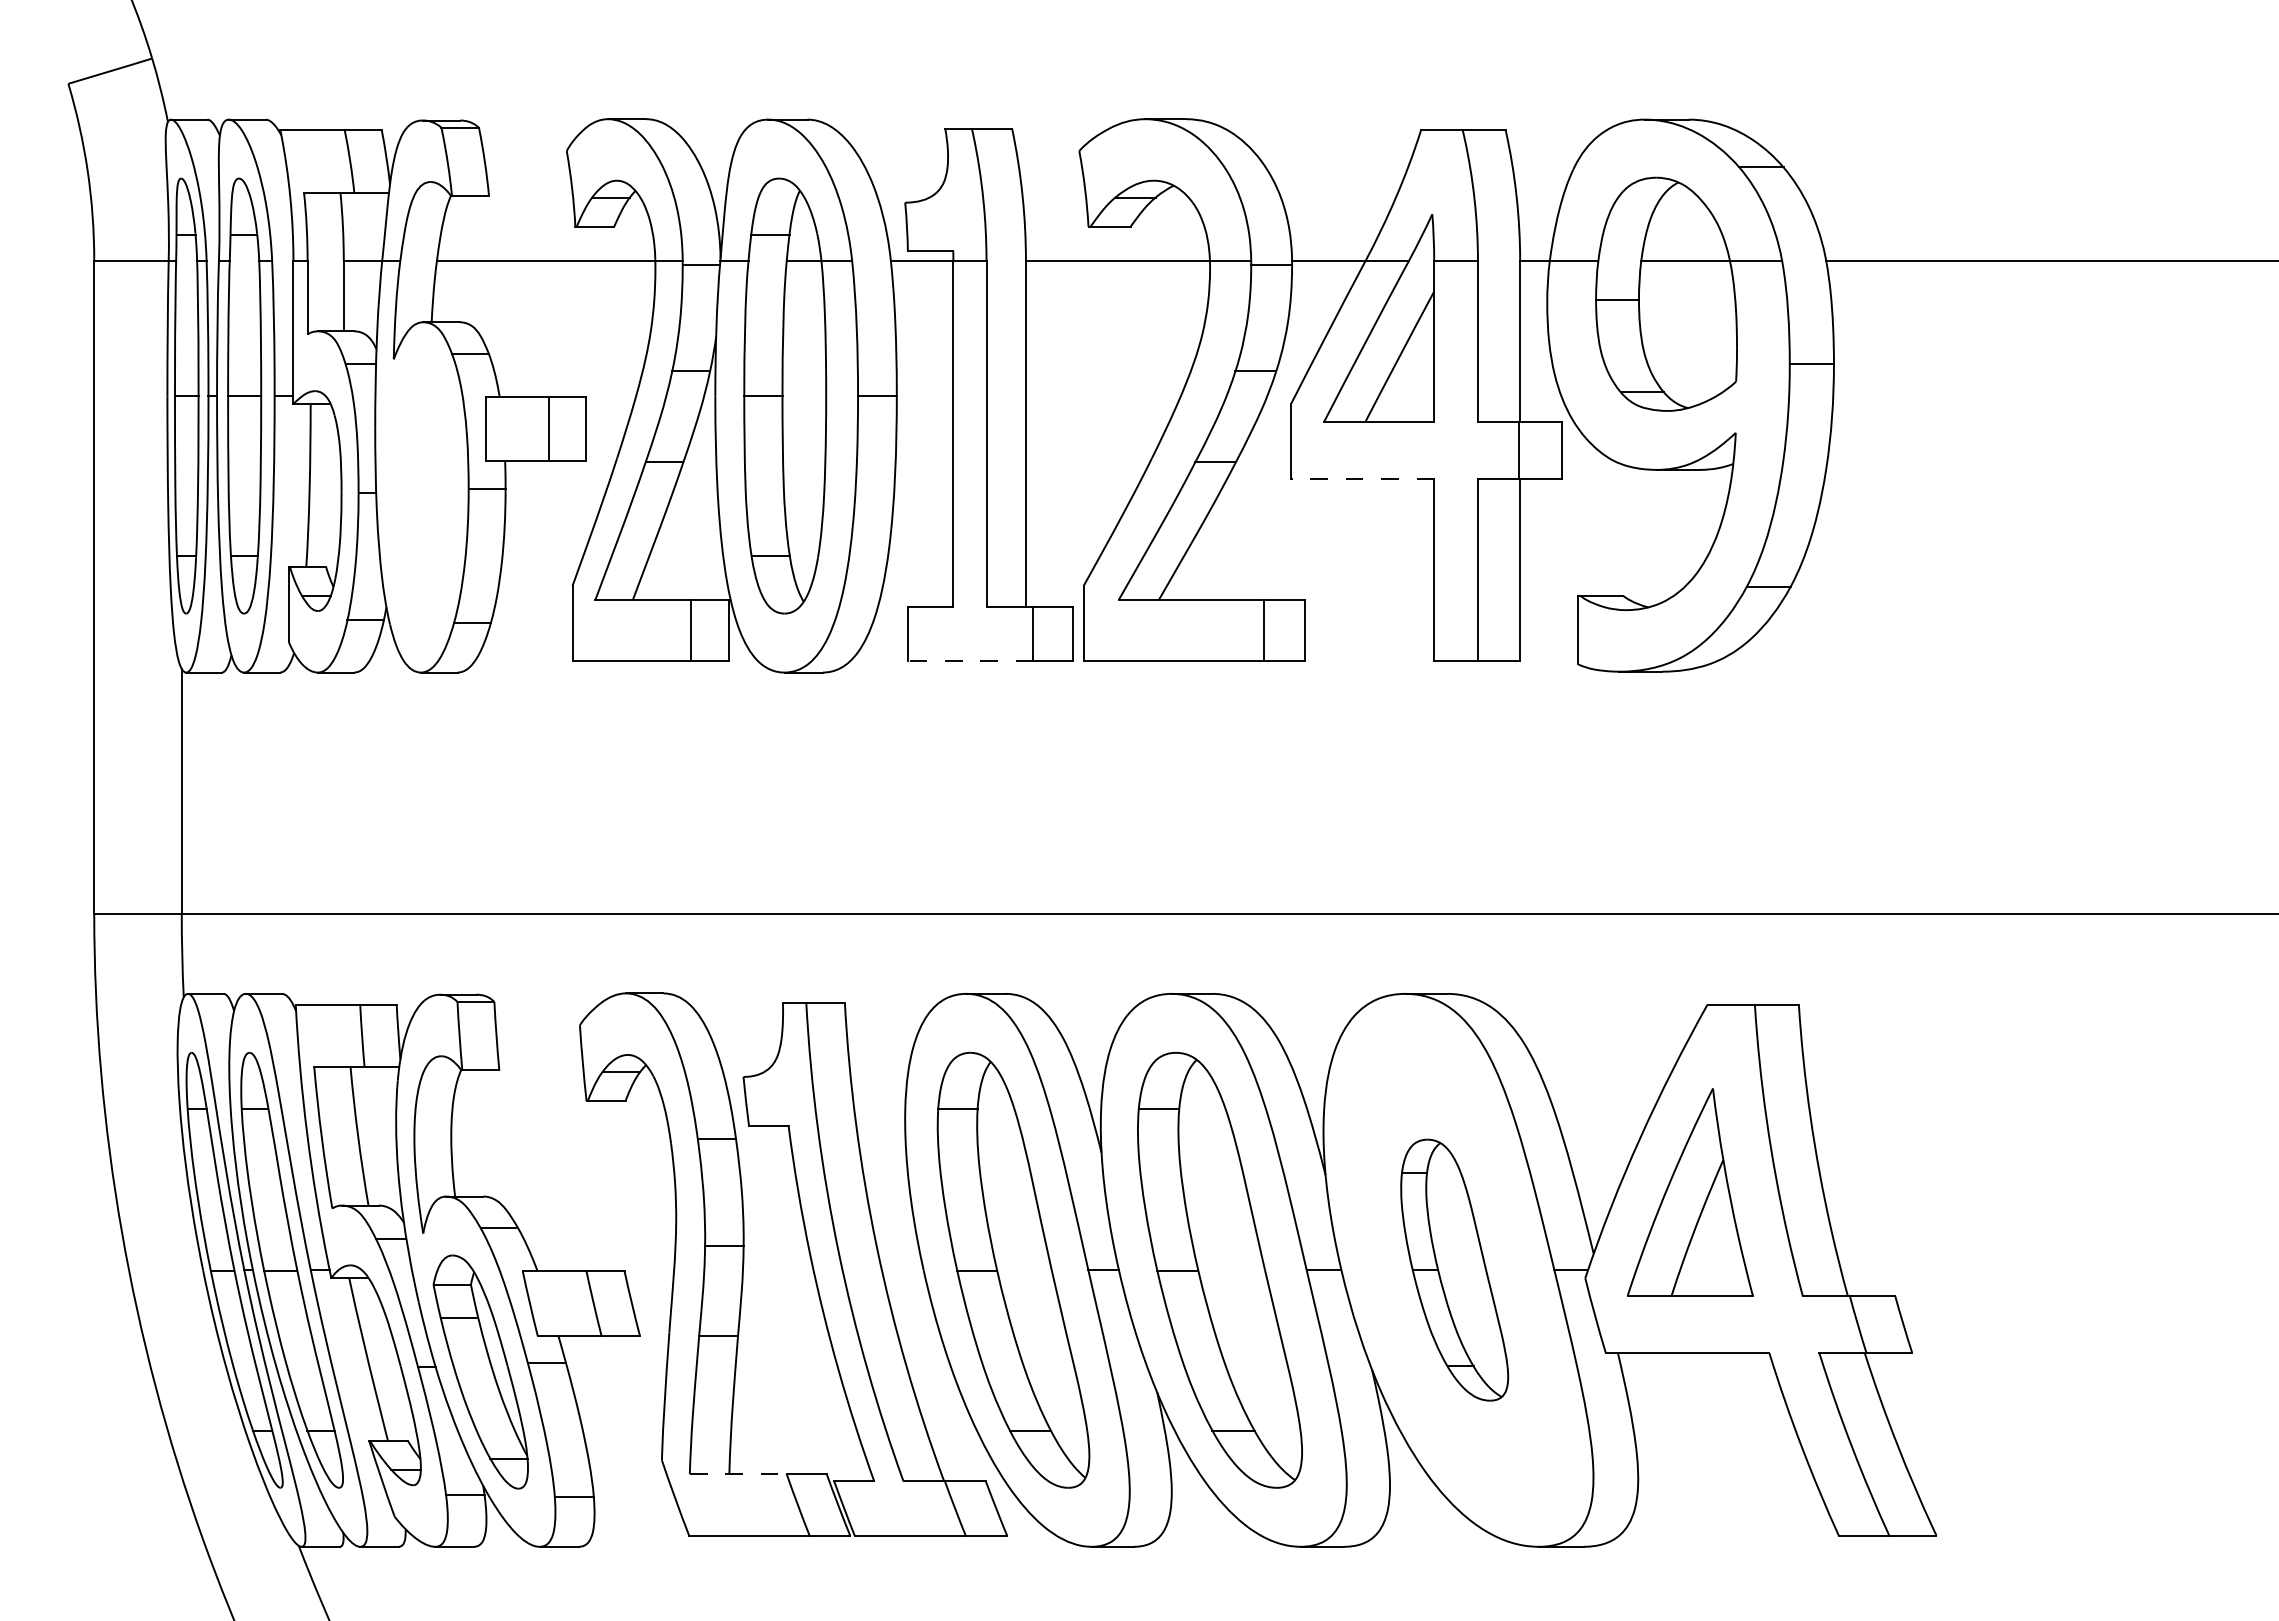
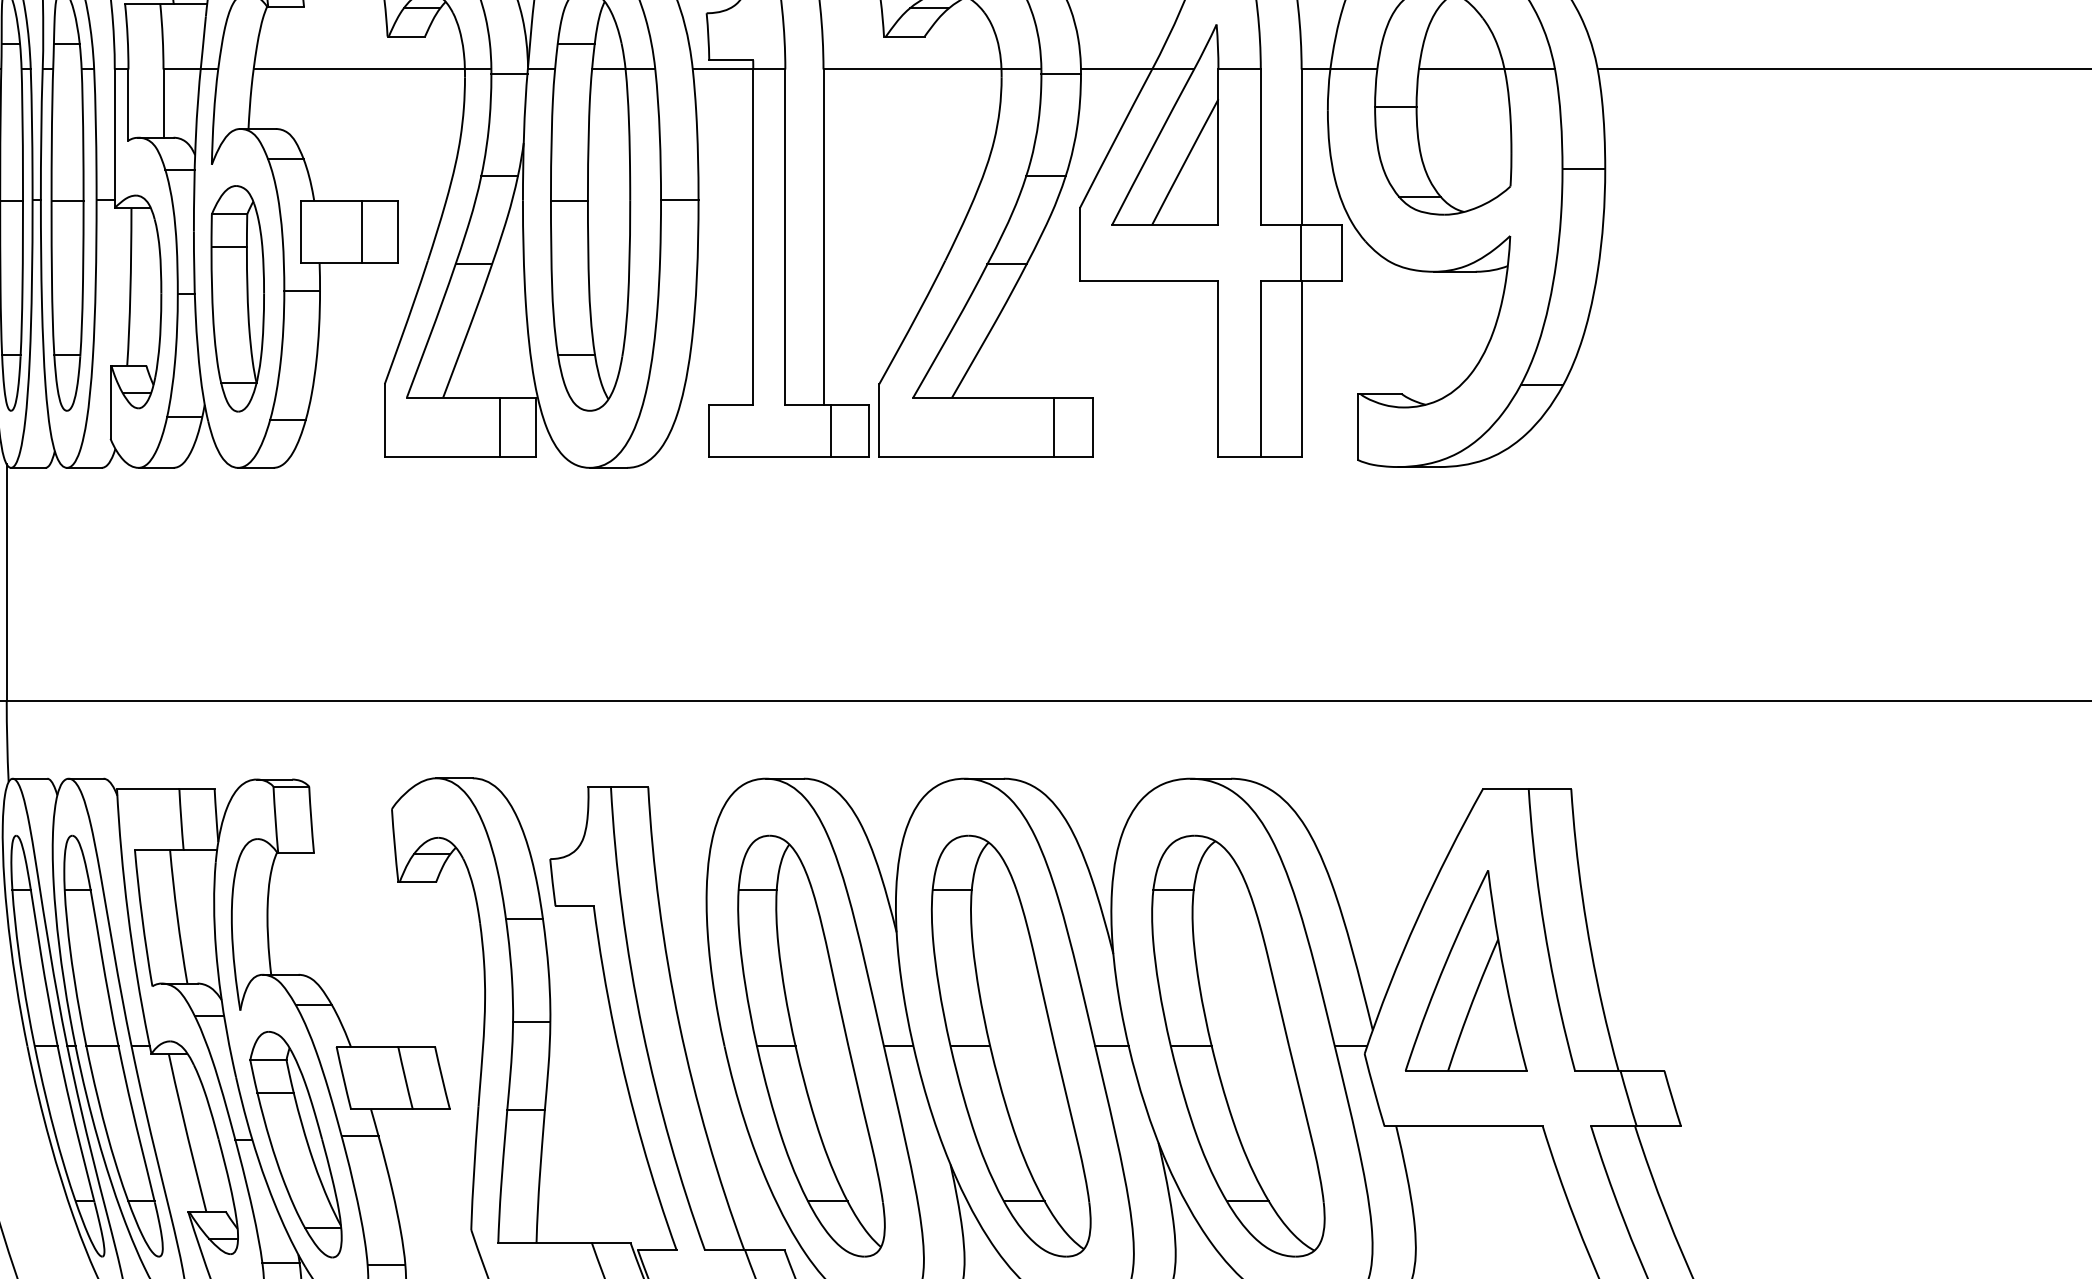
line: (1362, 478) -> (1149, 280), dashed -> solid
part: (420, 497) -> (237, 298), added
line: (970, 661) -> (769, 457), dashed -> solid
part: (1454, 1269) -> (1238, 1045), size x1.67
line: (738, 1474) -> (545, 1243), dashed -> solid

